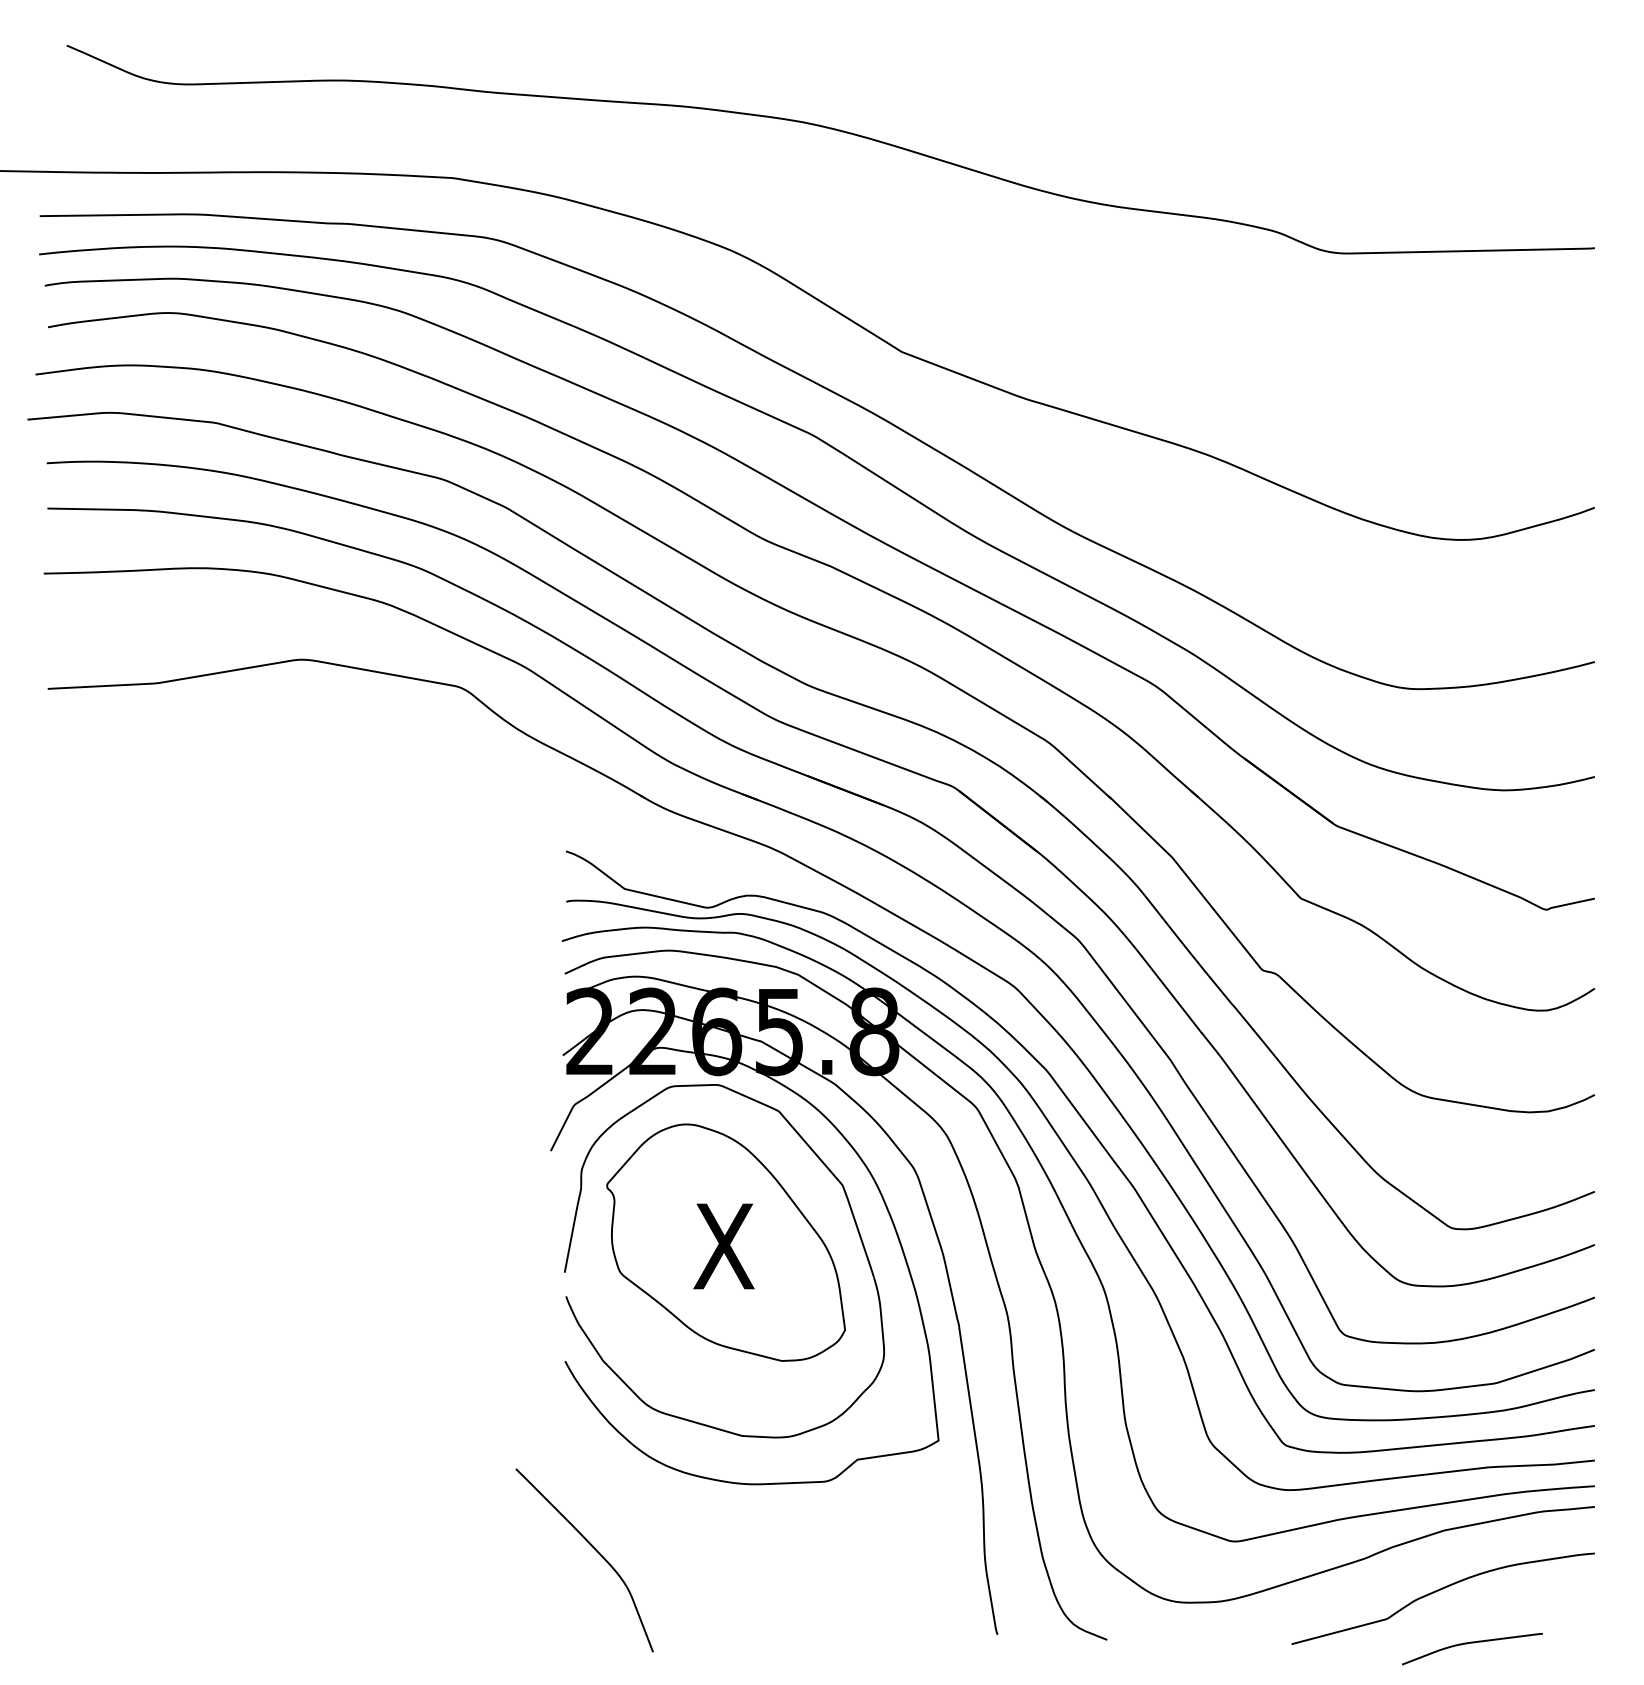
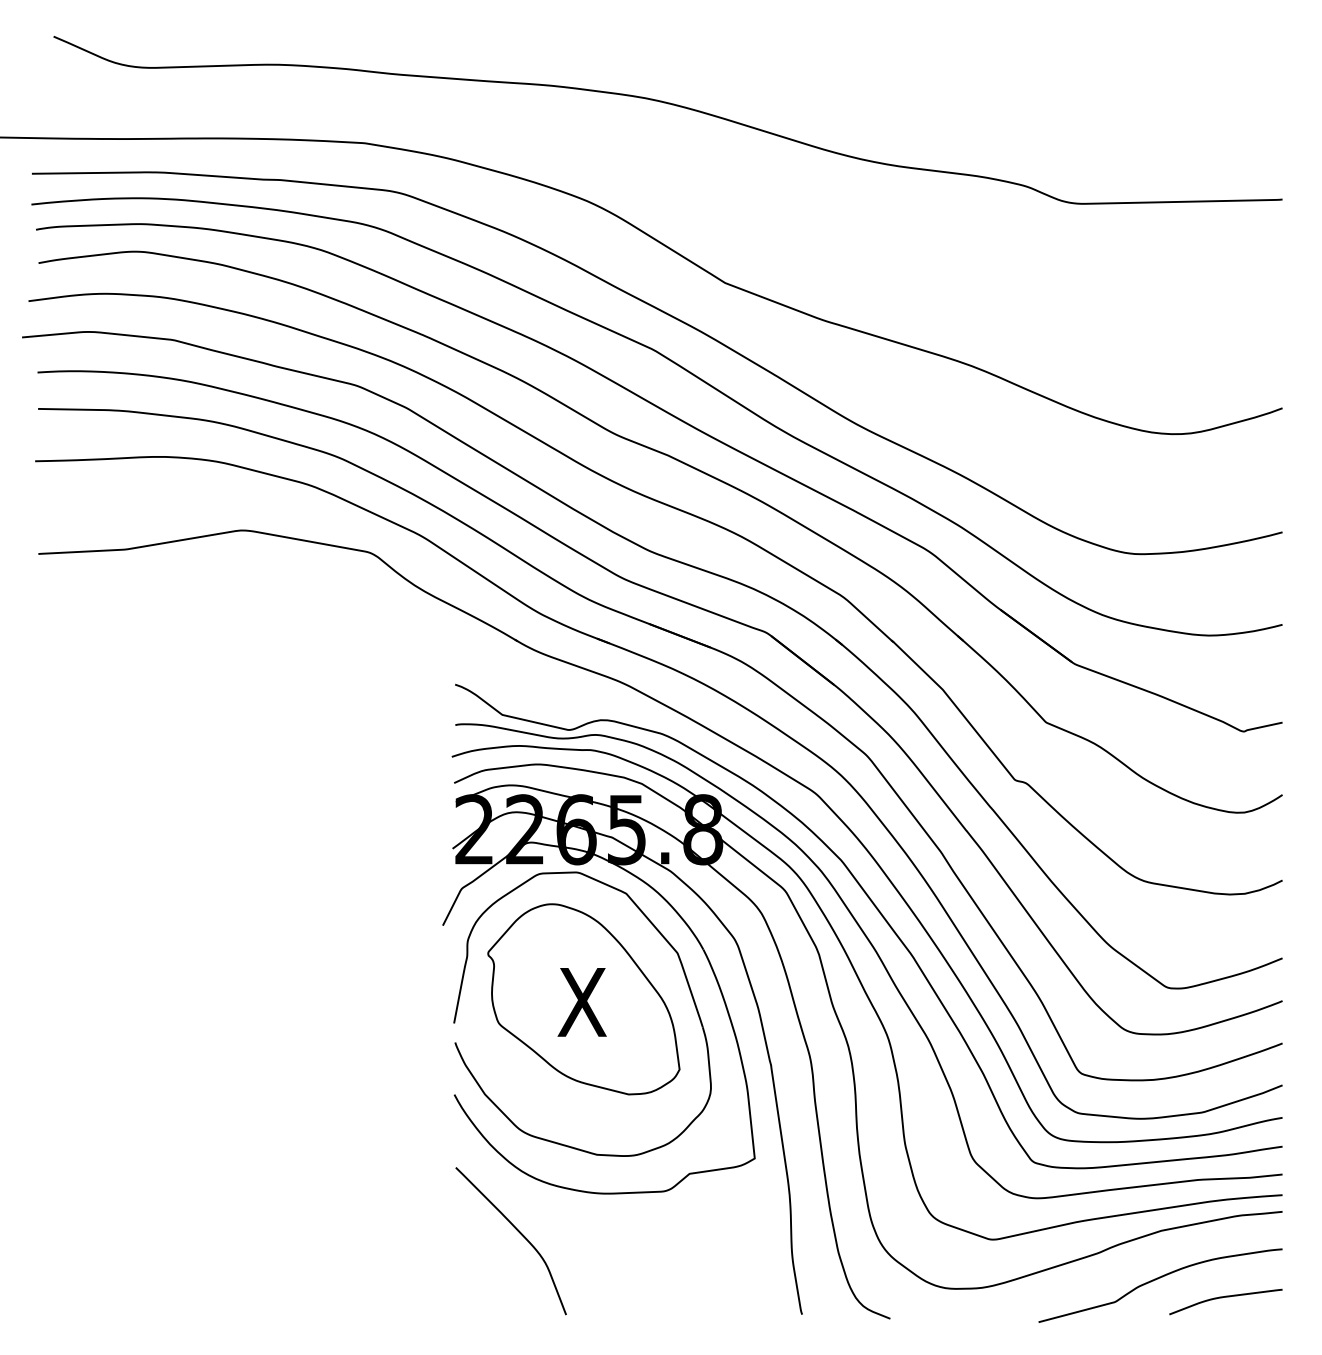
curve: (594, 1549) -> (519, 1232), moved
curve: (1472, 1643) -> (1225, 1297), moved

